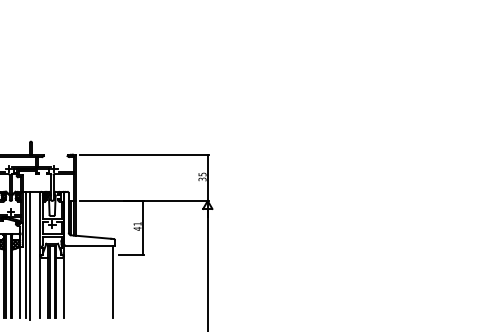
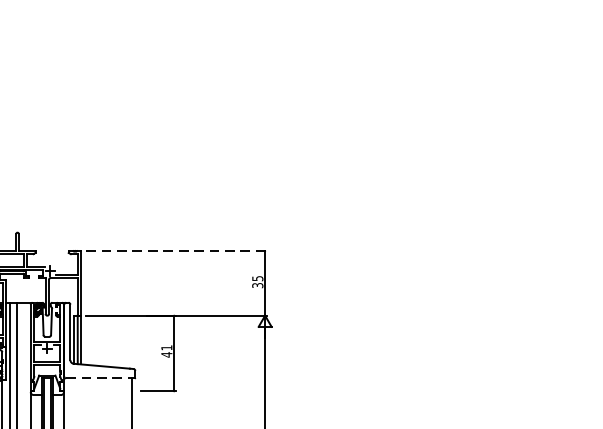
line: (144, 154) -> (176, 250), solid -> dashed
line: (90, 245) -> (100, 378), solid -> dashed

